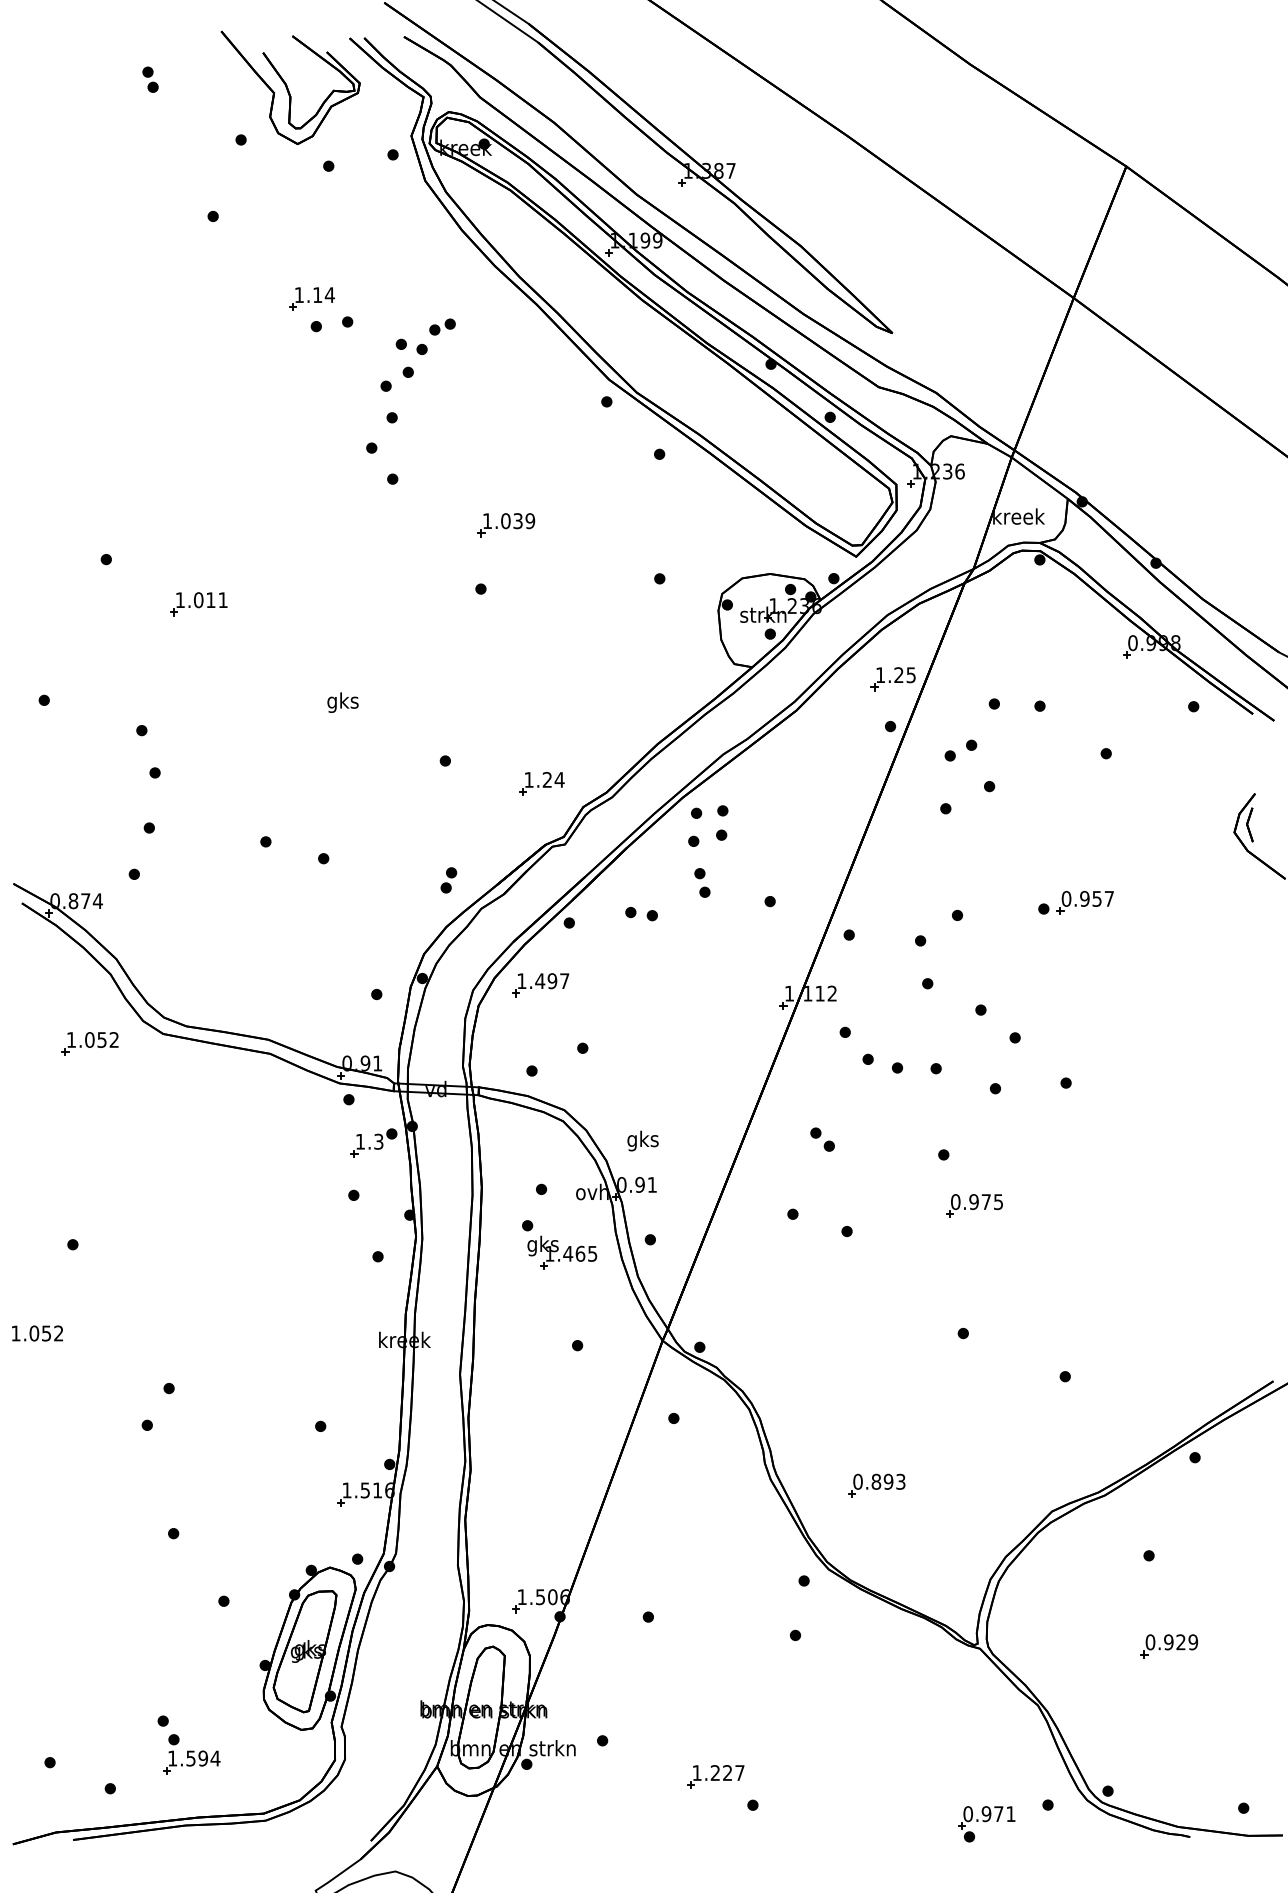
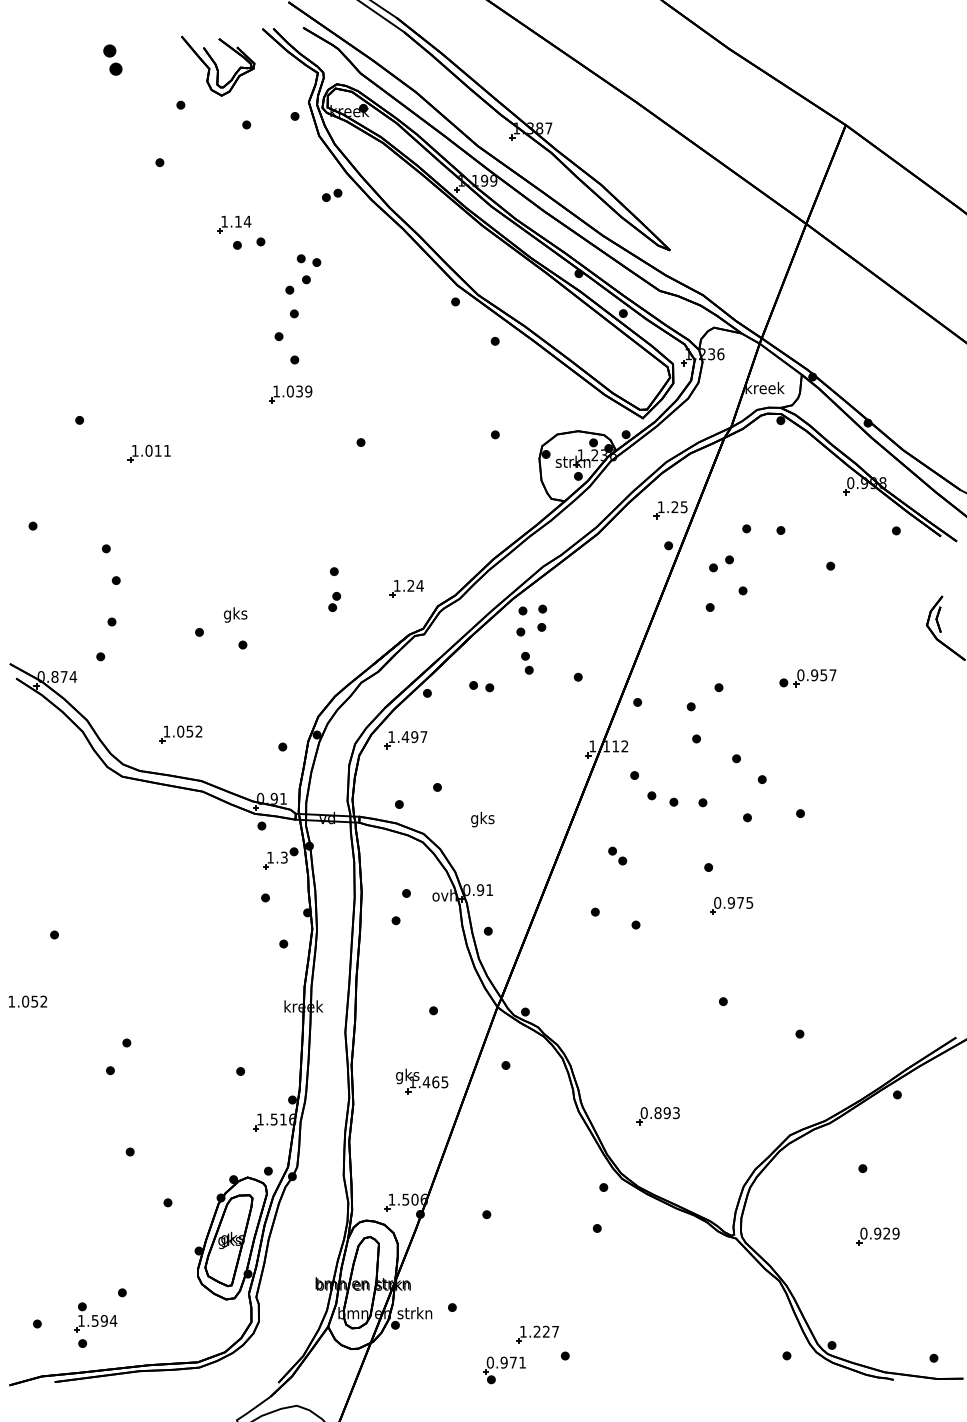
part: (150, 79) -> (112, 59), size x1.6
part: (290, 87) -> (217, 65), size x0.7
part: (442, 326) -> (332, 194), moved
part: (506, 525) -> (290, 394), moved
text: (342, 702) -> (235, 614), moved
part: (448, 880) -> (334, 602), moved
part: (89, 1043) -> (180, 734), moved
text: (642, 1140) -> (482, 819), moved
part: (562, 1252) -> (422, 1081), moved
part: (191, 1754) -> (95, 1317), moved
part: (986, 1824) -> (504, 1370), moved

